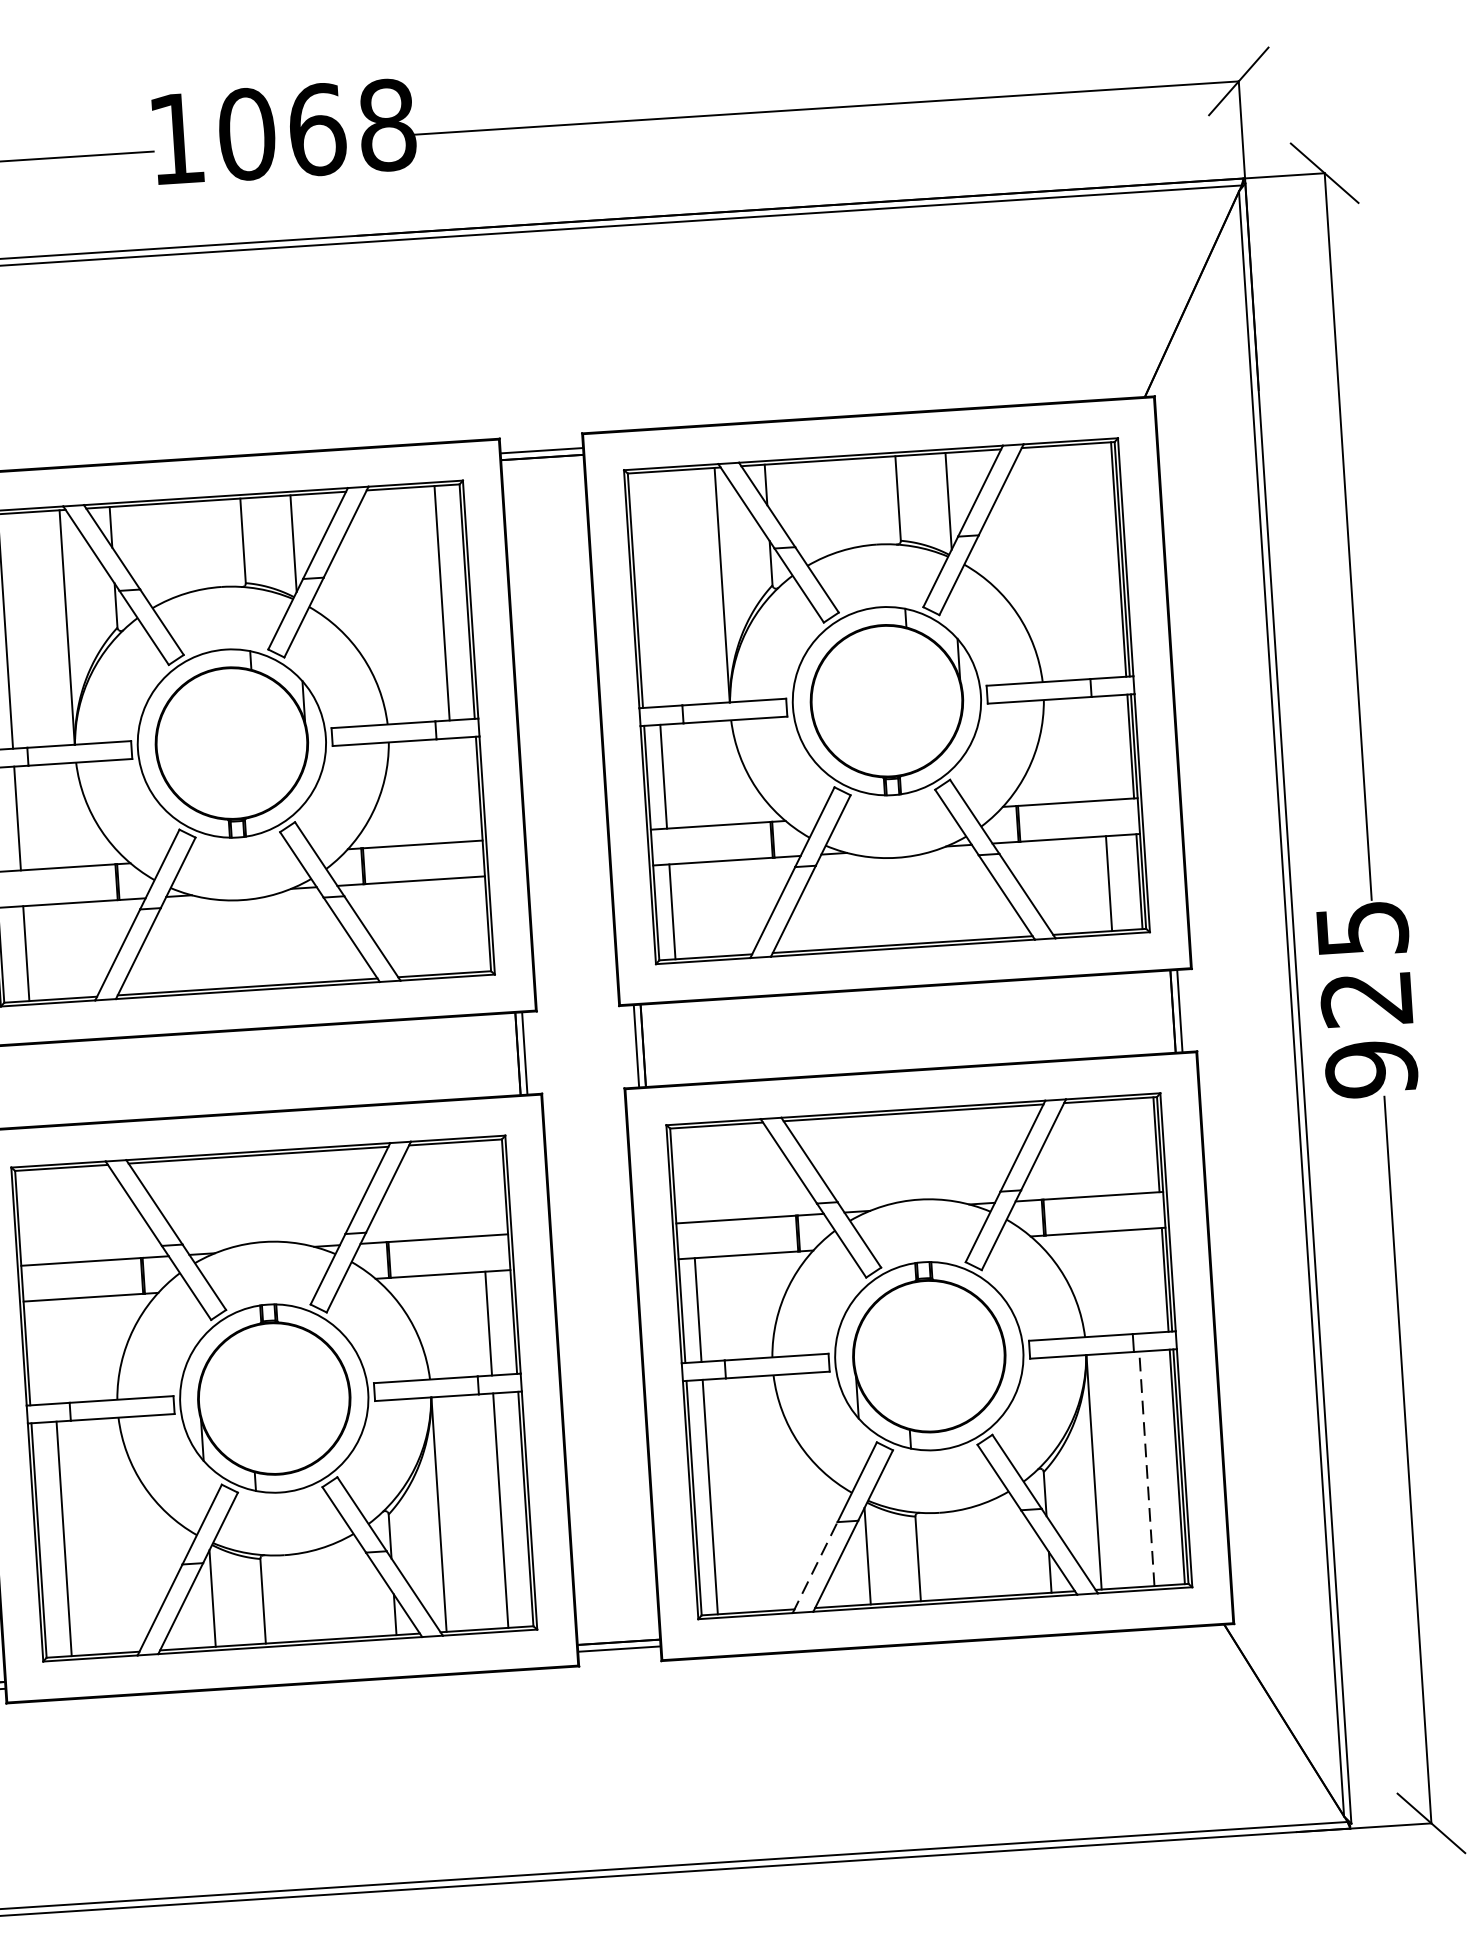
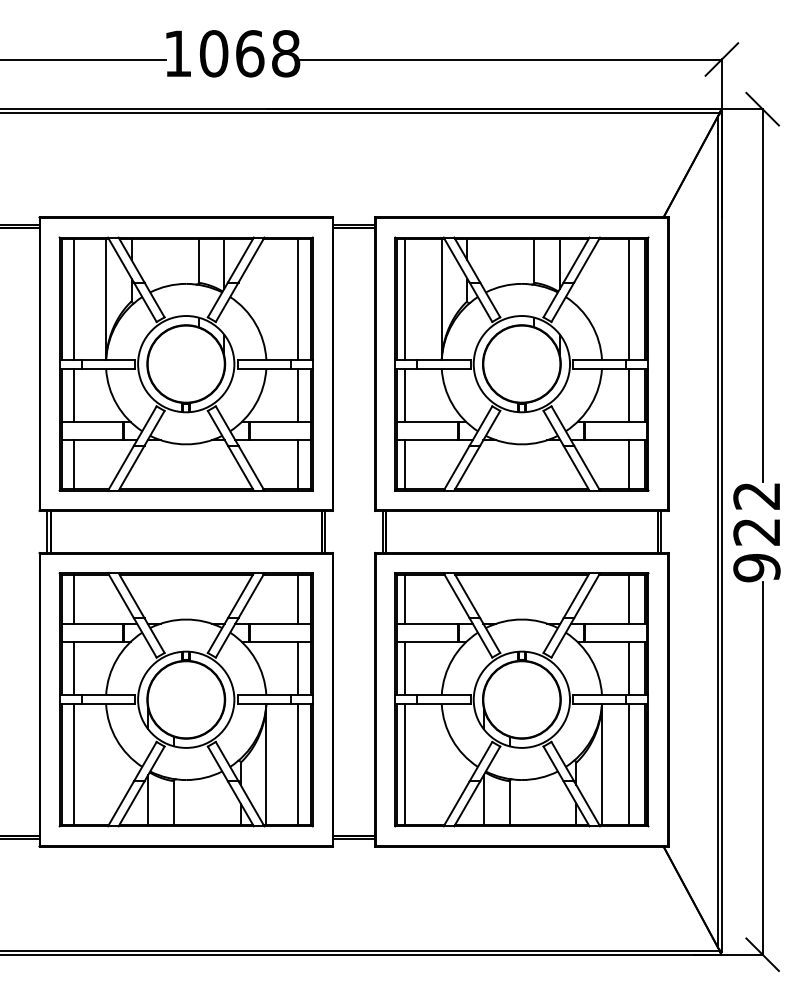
line: (1088, 561) -> (629, 299), added
line: (651, 589) -> (405, 299), added
line: (1100, 746) -> (629, 394), added
line: (454, 788) -> (298, 394), added
line: (463, 925) -> (298, 464), added
text: (1361, 927) -> (756, 495), 925 -> 922
line: (1126, 1146) -> (629, 599), added
line: (689, 1175) -> (405, 599), added
line: (480, 1188) -> (298, 599), added
line: (43, 1216) -> (74, 599), added
line: (1135, 1281) -> (629, 668), added
line: (52, 1351) -> (74, 668), added
line: (1147, 1466) -> (629, 763), dashed -> solid
line: (814, 1566) -> (456, 803), dashed -> solid

